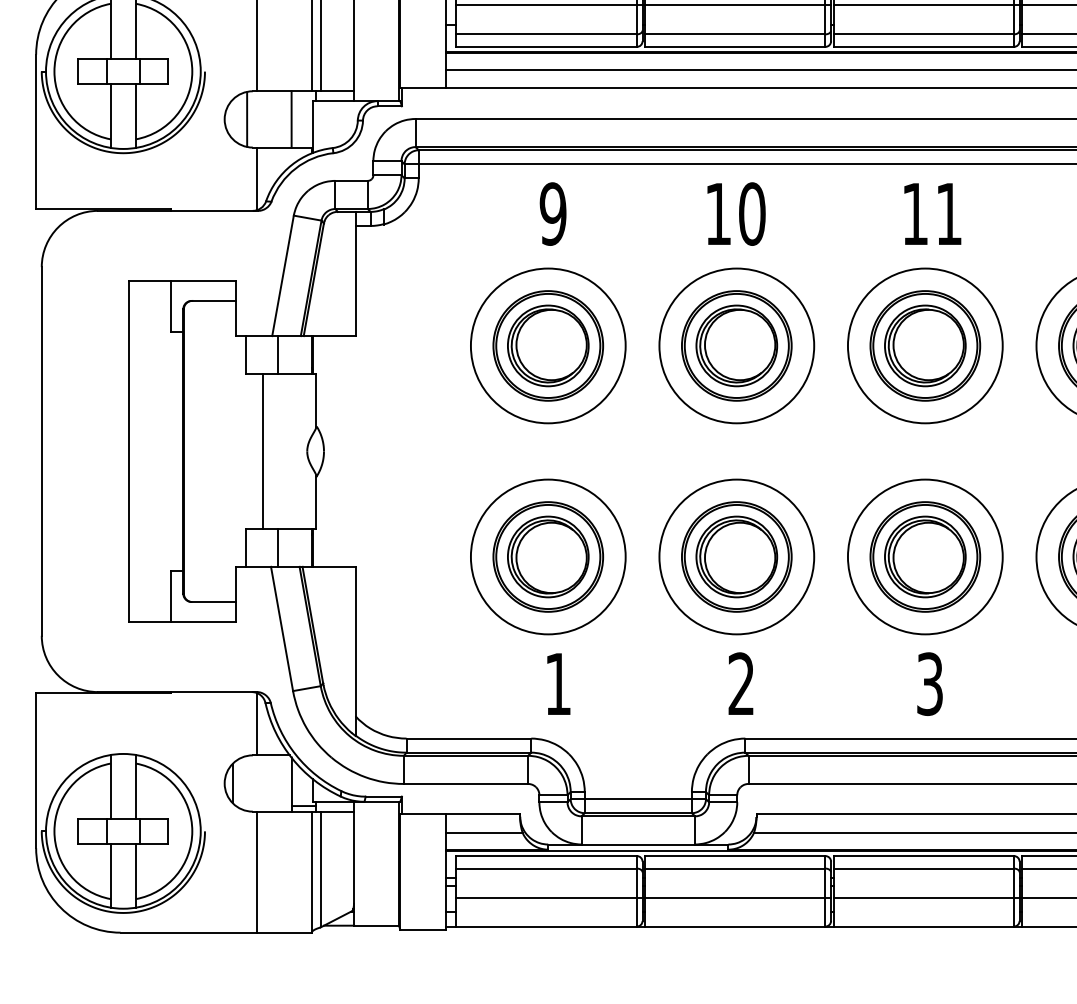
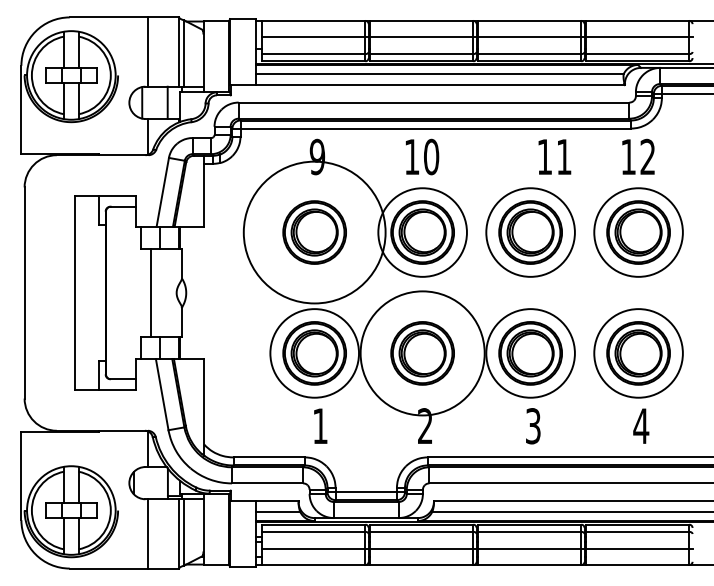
text: (932, 213) -> (554, 156), moved
circle: (547, 345) -> (314, 232), size x1.6
circle: (736, 557) -> (422, 353), size x1.4

